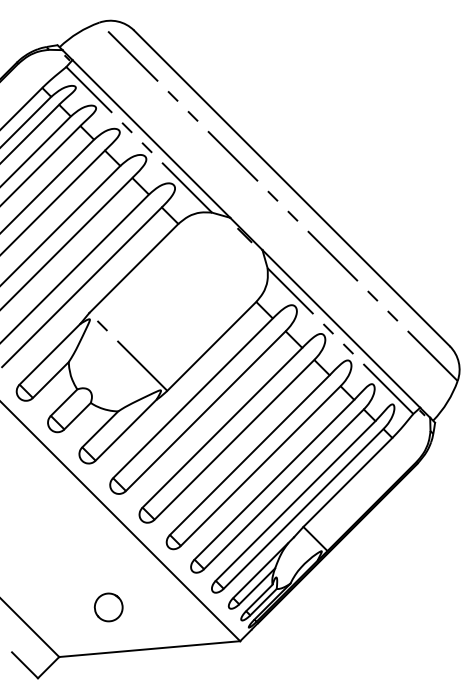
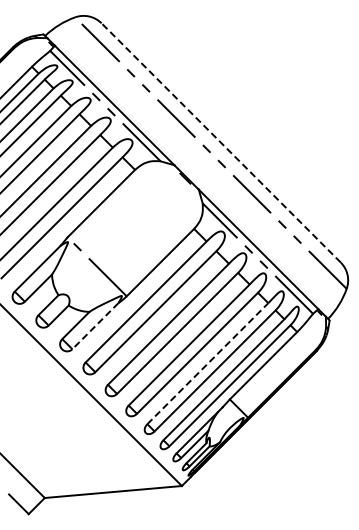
line: (291, 187) -> (220, 142), solid -> dashed
line: (126, 430) -> (95, 326), solid -> dashed
line: (273, 479) -> (207, 363), solid -> dashed
part: (107, 607) -> (81, 460), removed

